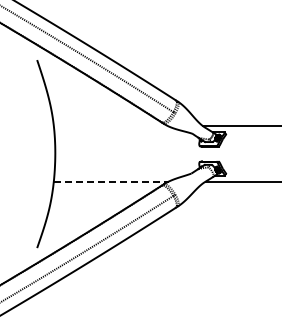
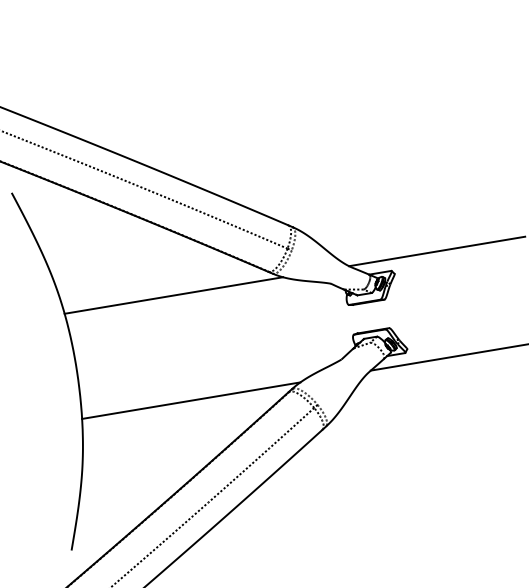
line: (110, 126) -> (172, 295), added
line: (111, 181) -> (191, 400), dashed -> solid

